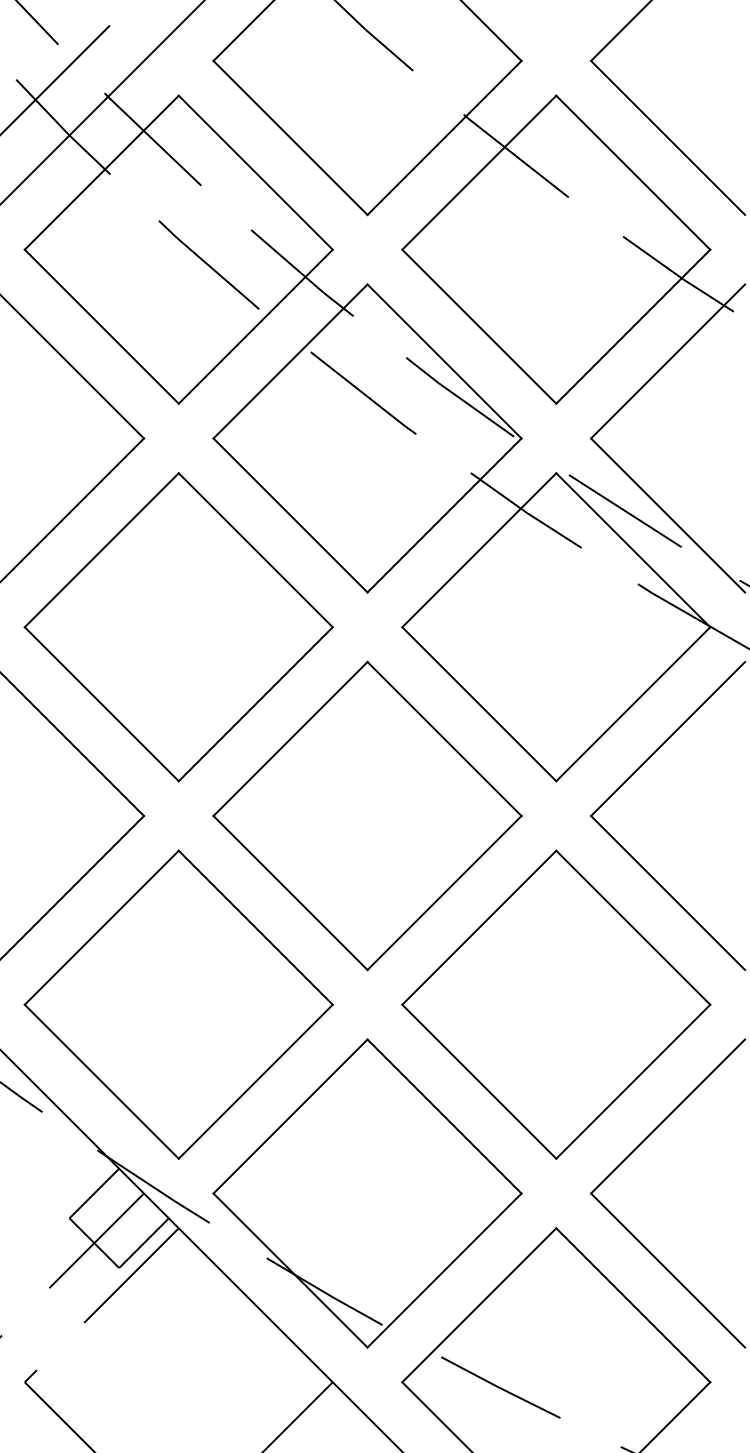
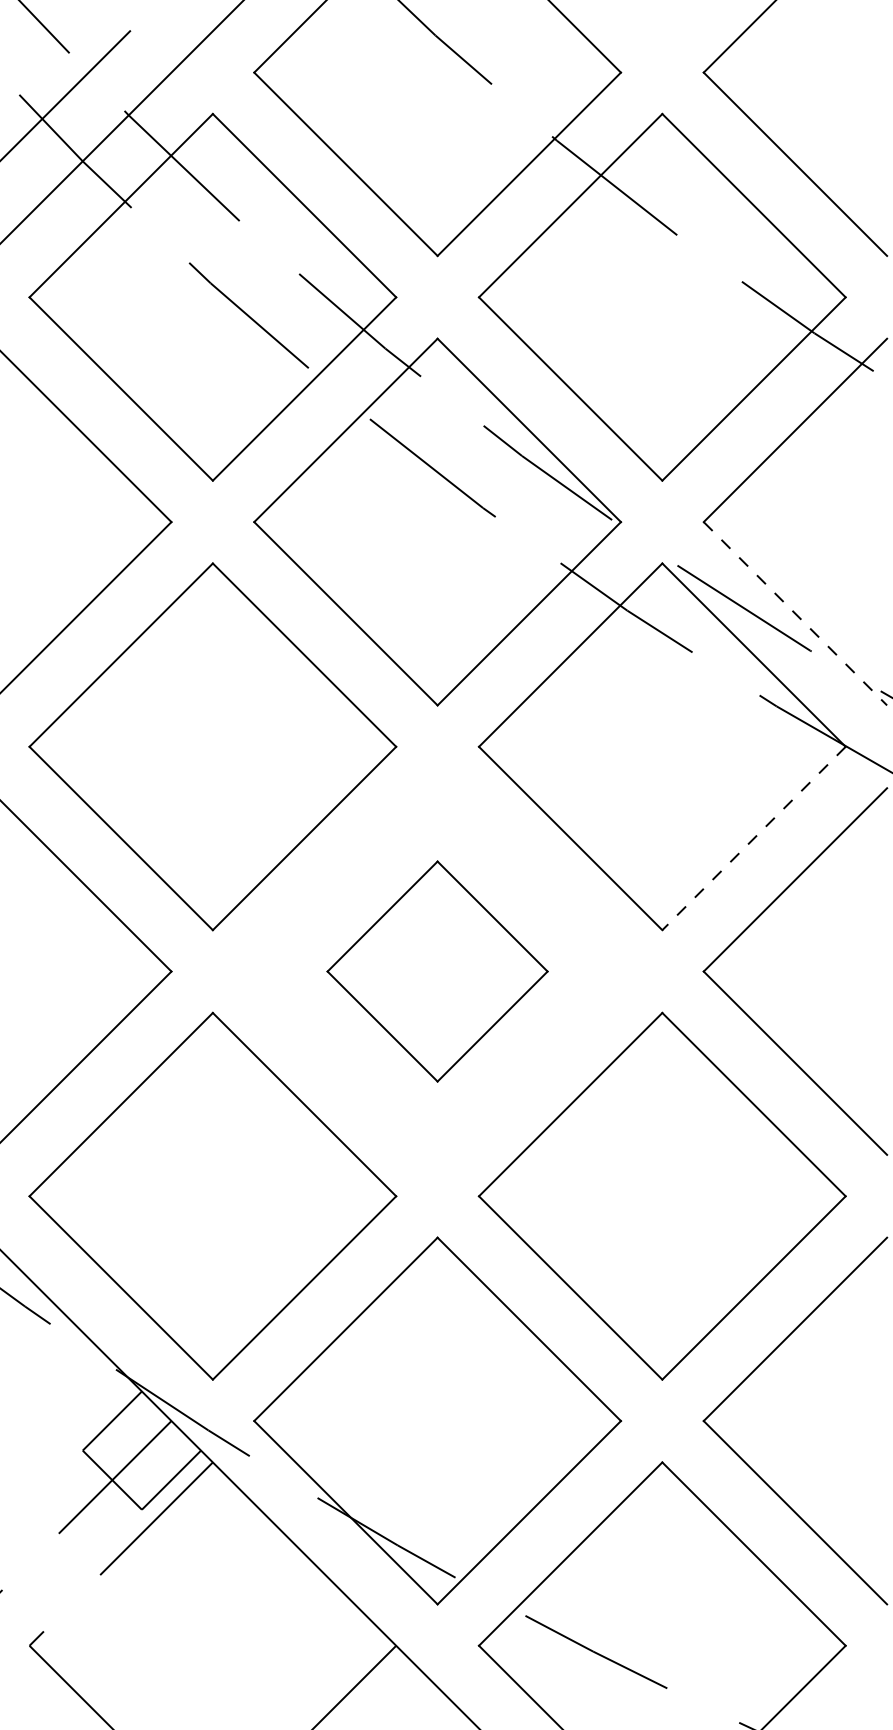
line: (668, 515) -> (795, 613), solid -> dashed
line: (633, 704) -> (754, 838), solid -> dashed
part: (367, 815) -> (437, 970), size x0.6

